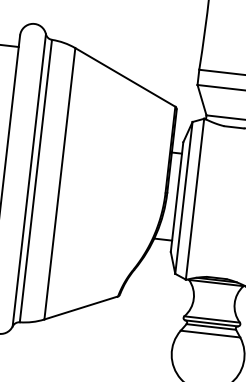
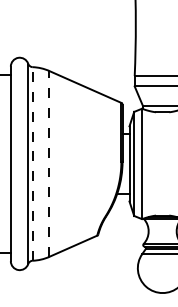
line: (35, 180) -> (32, 163), solid -> dashed
line: (60, 183) -> (49, 163), solid -> dashed

